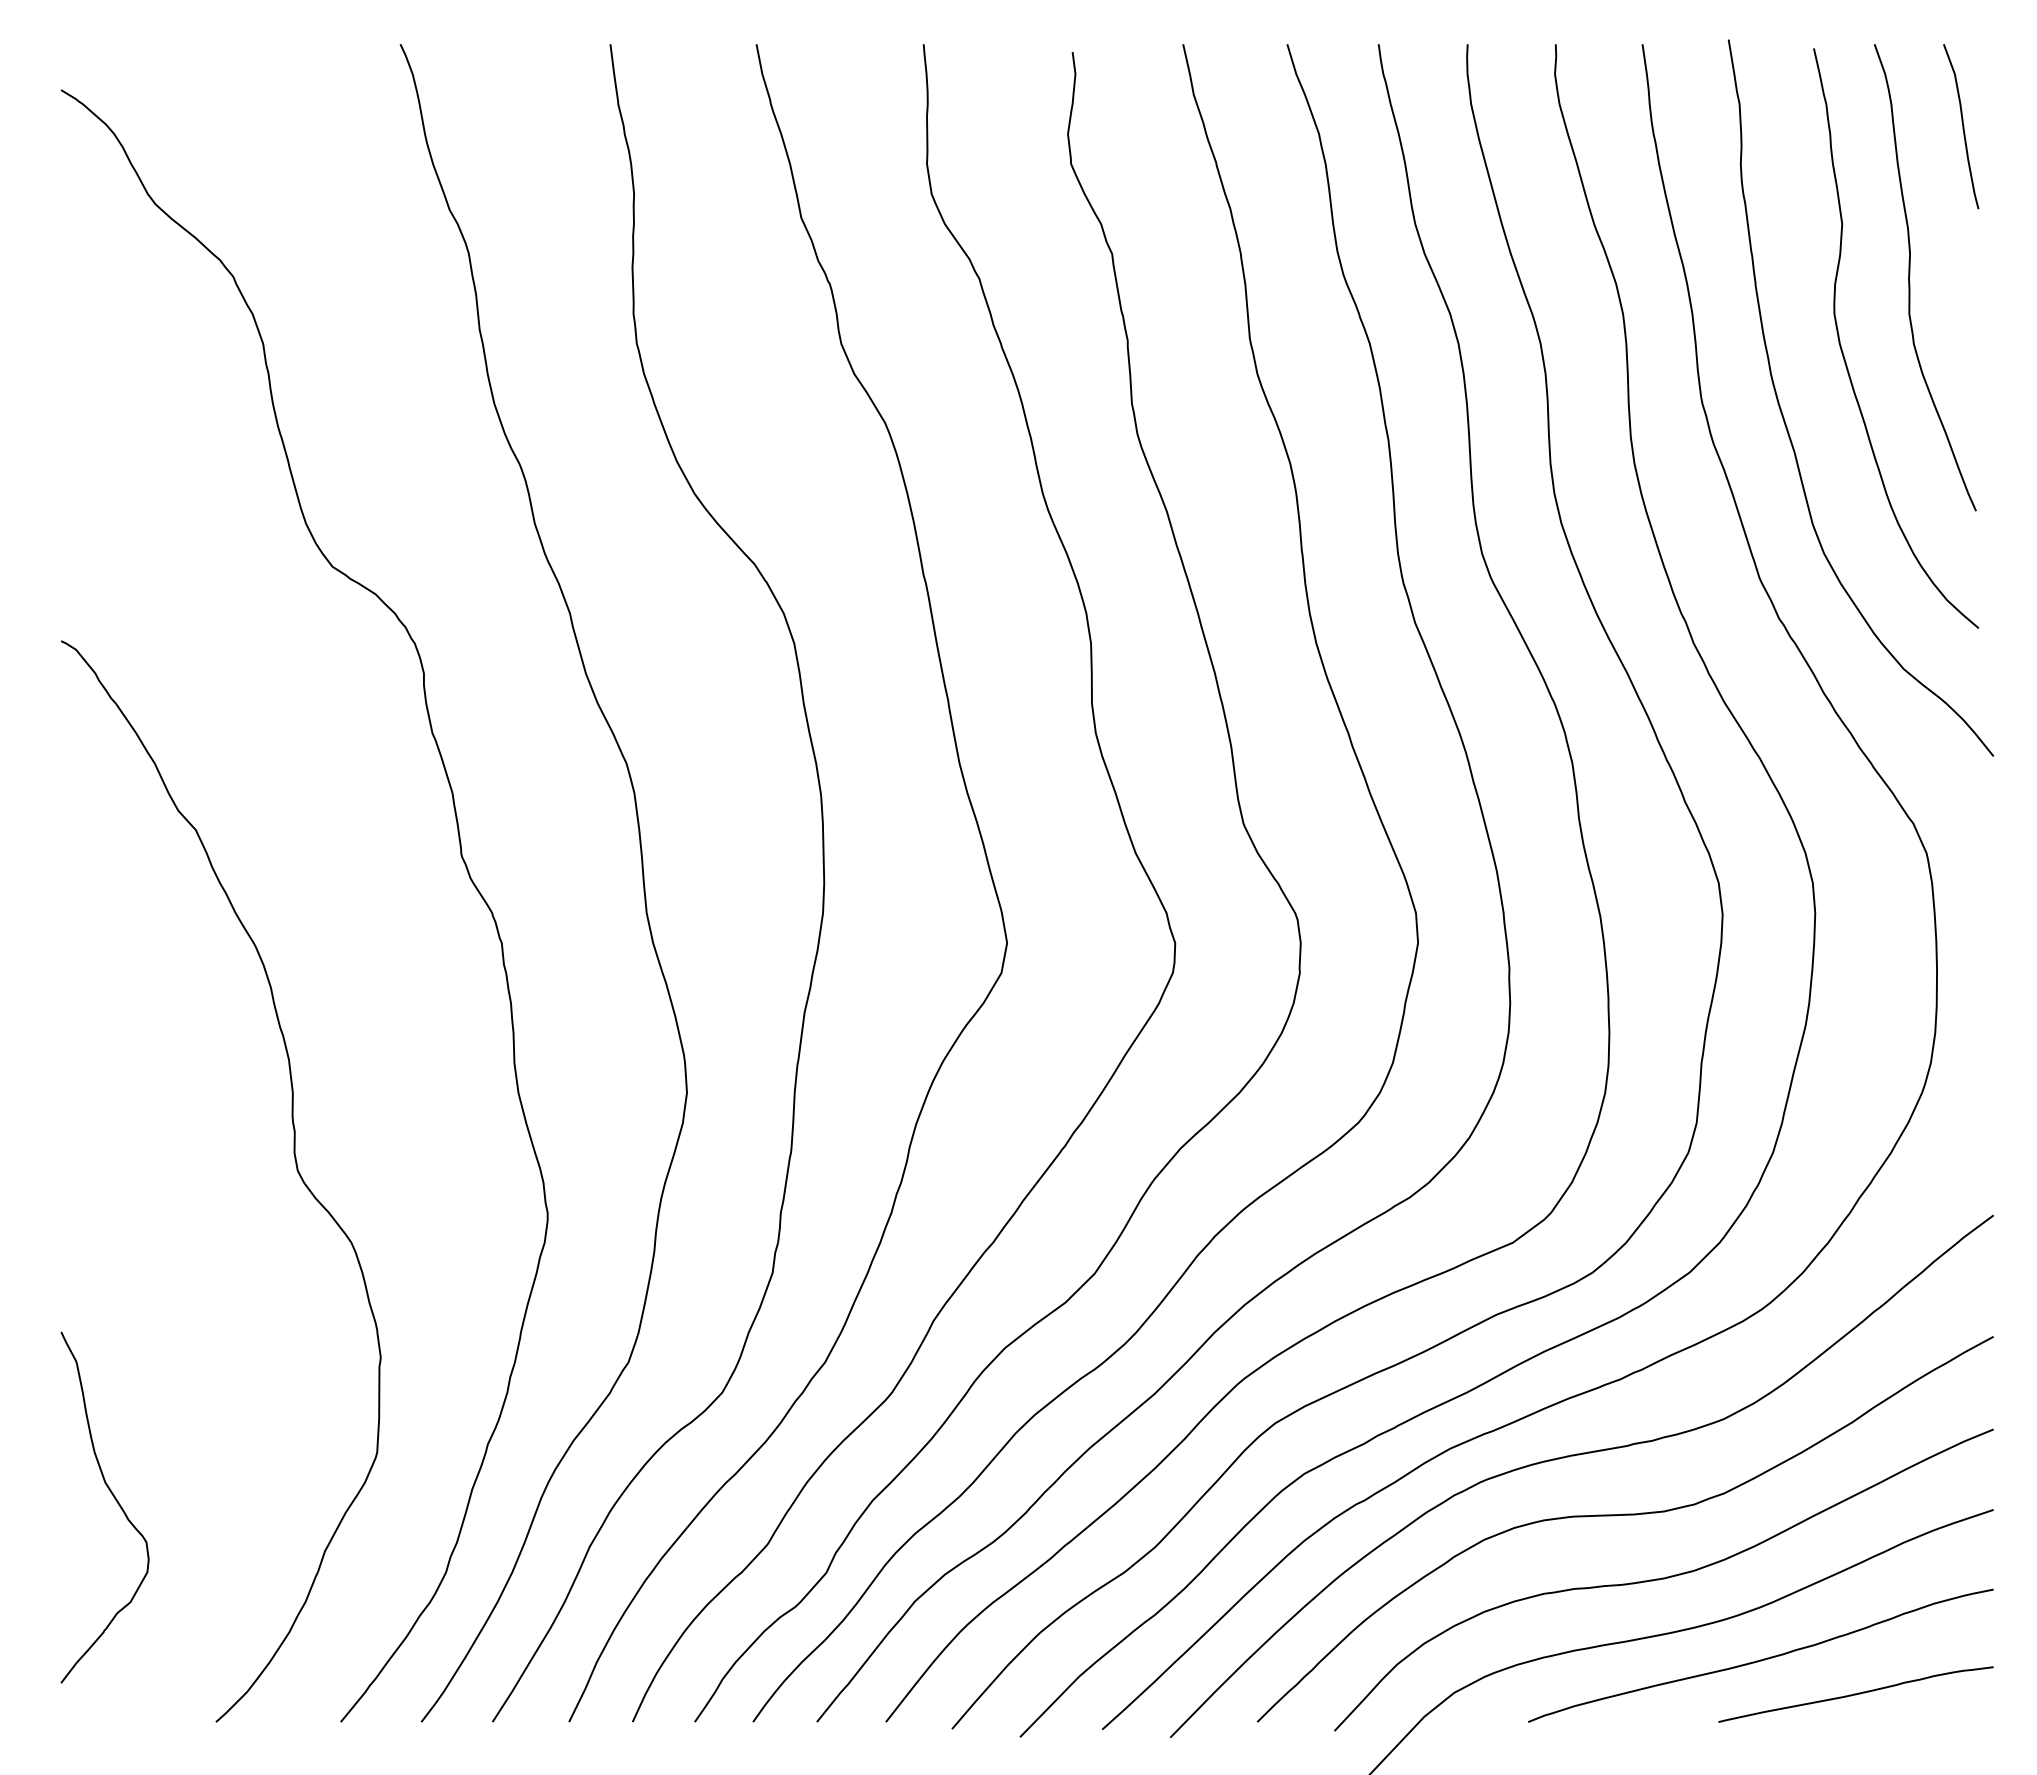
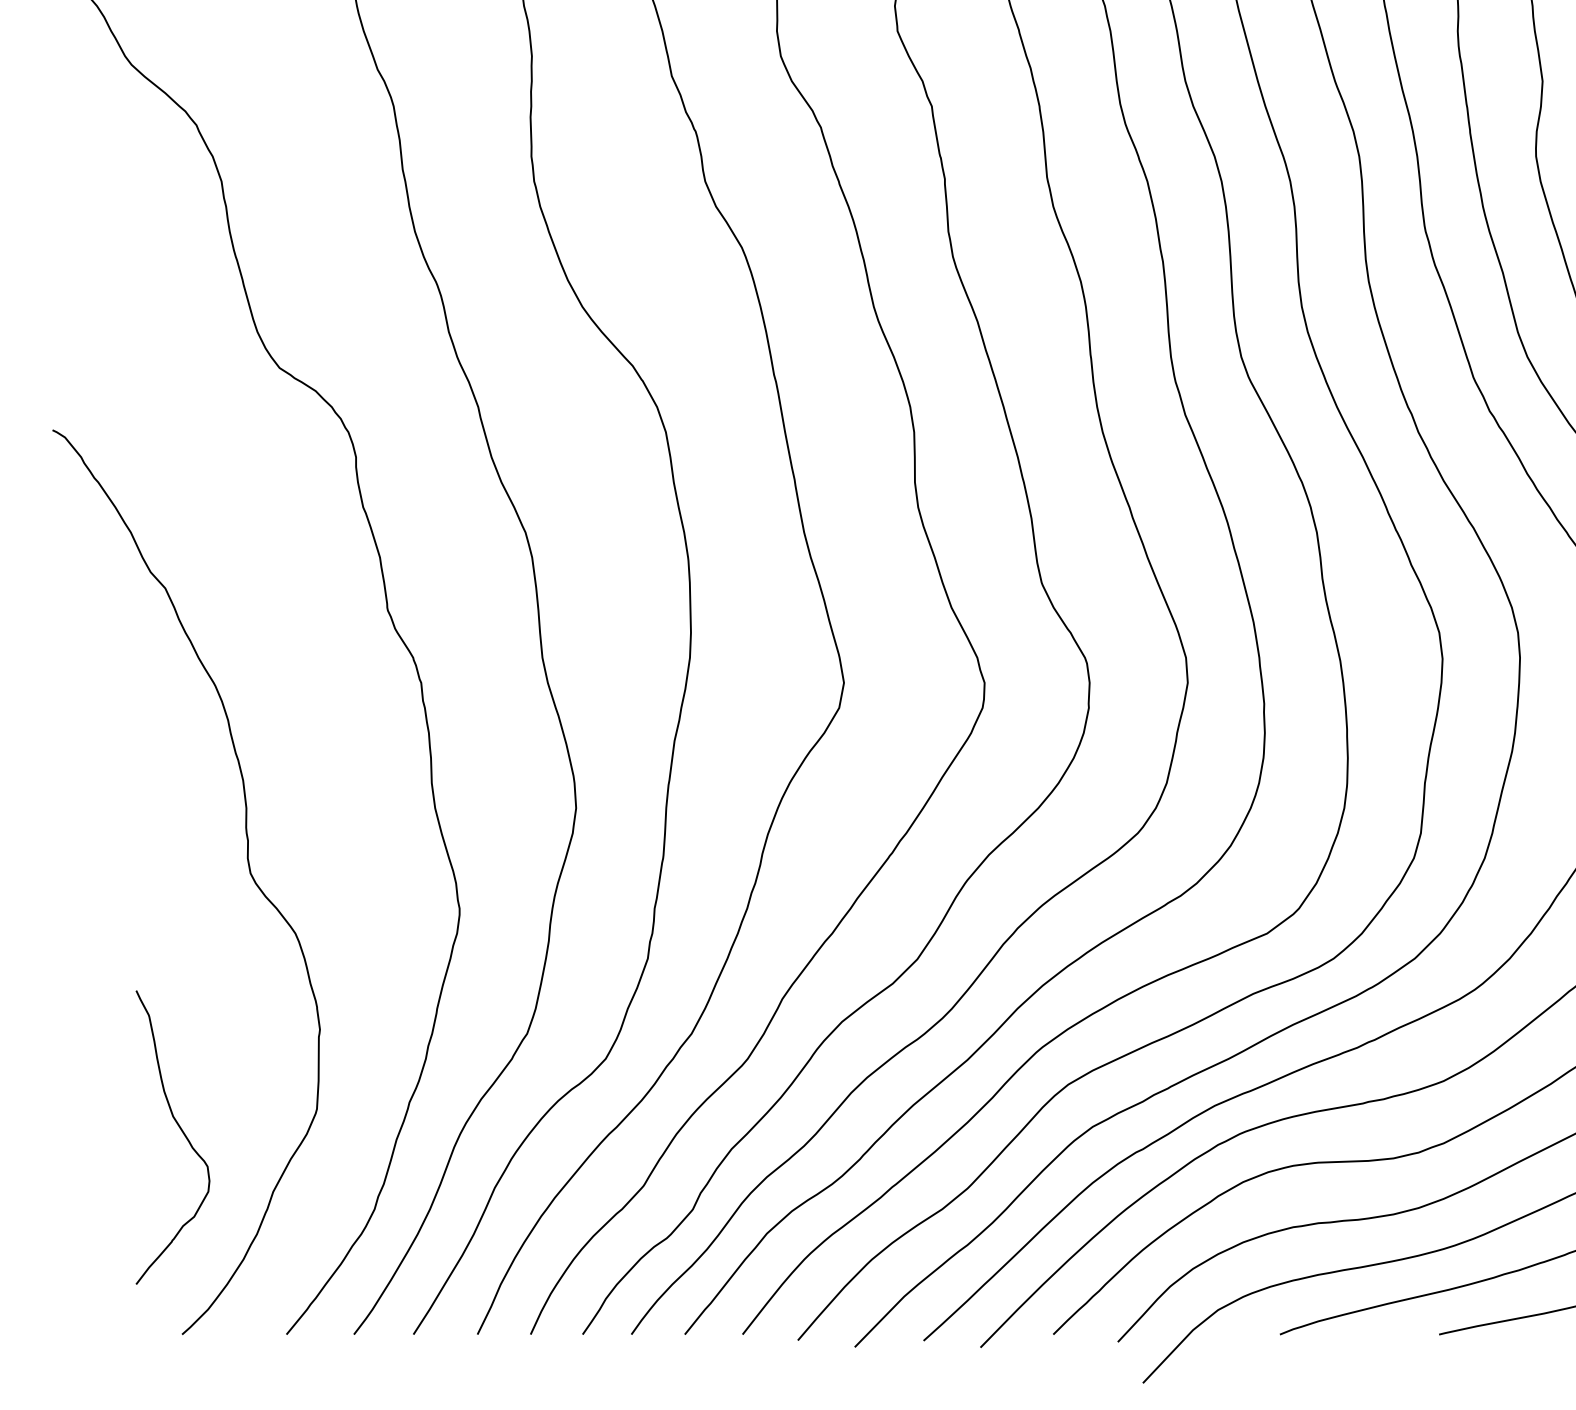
curve: (116, 1502) -> (182, 1133), moved

